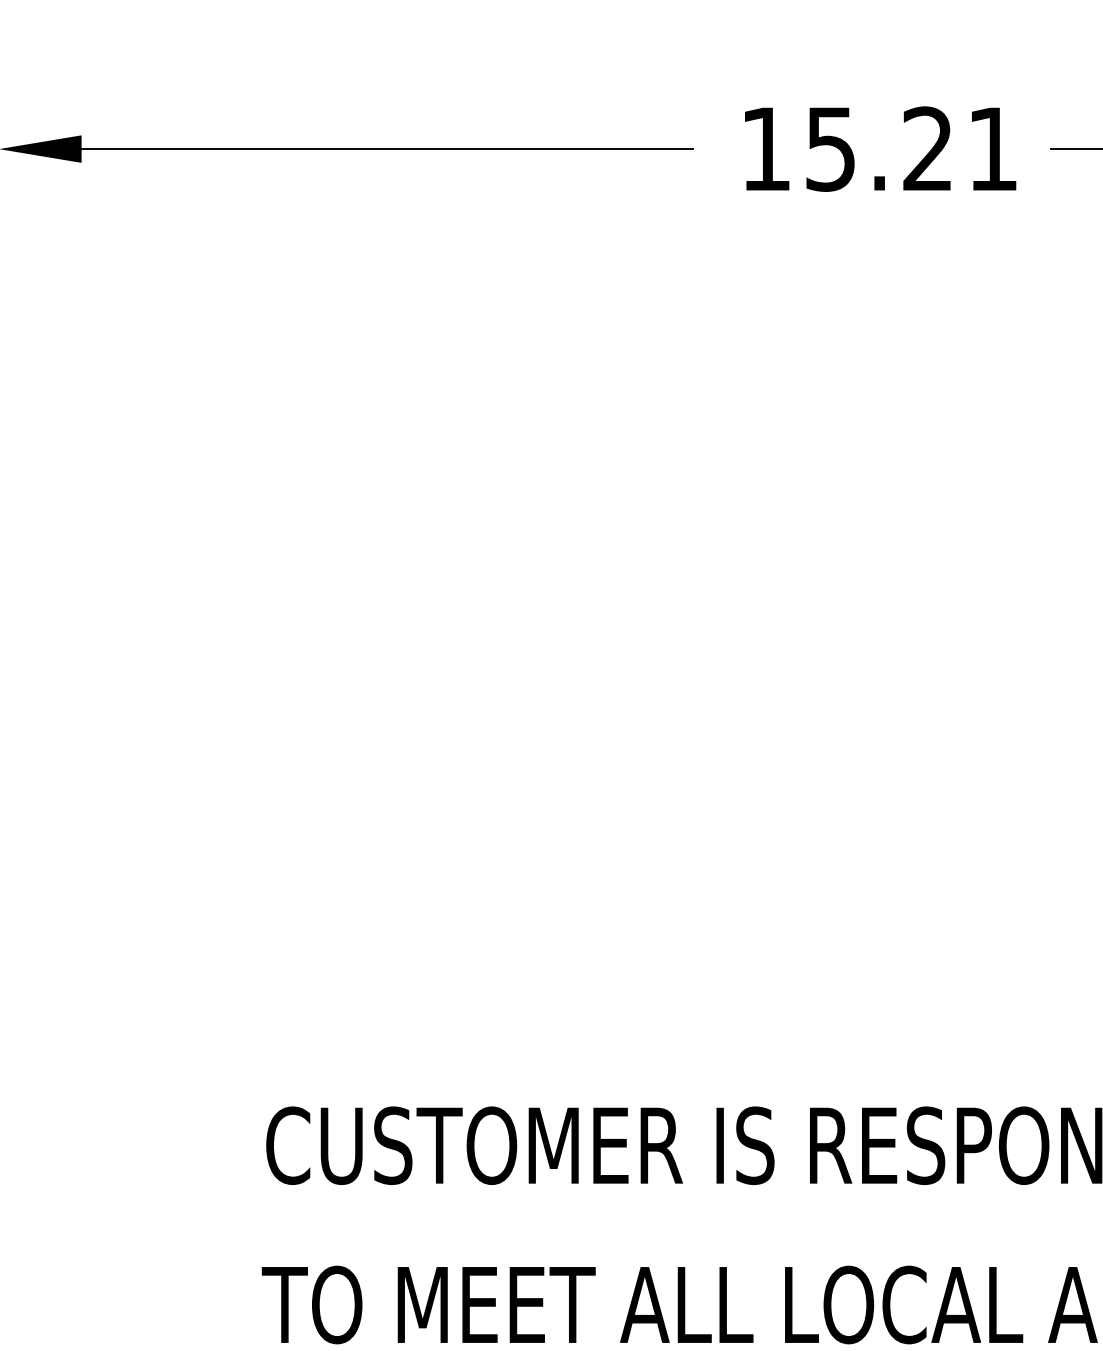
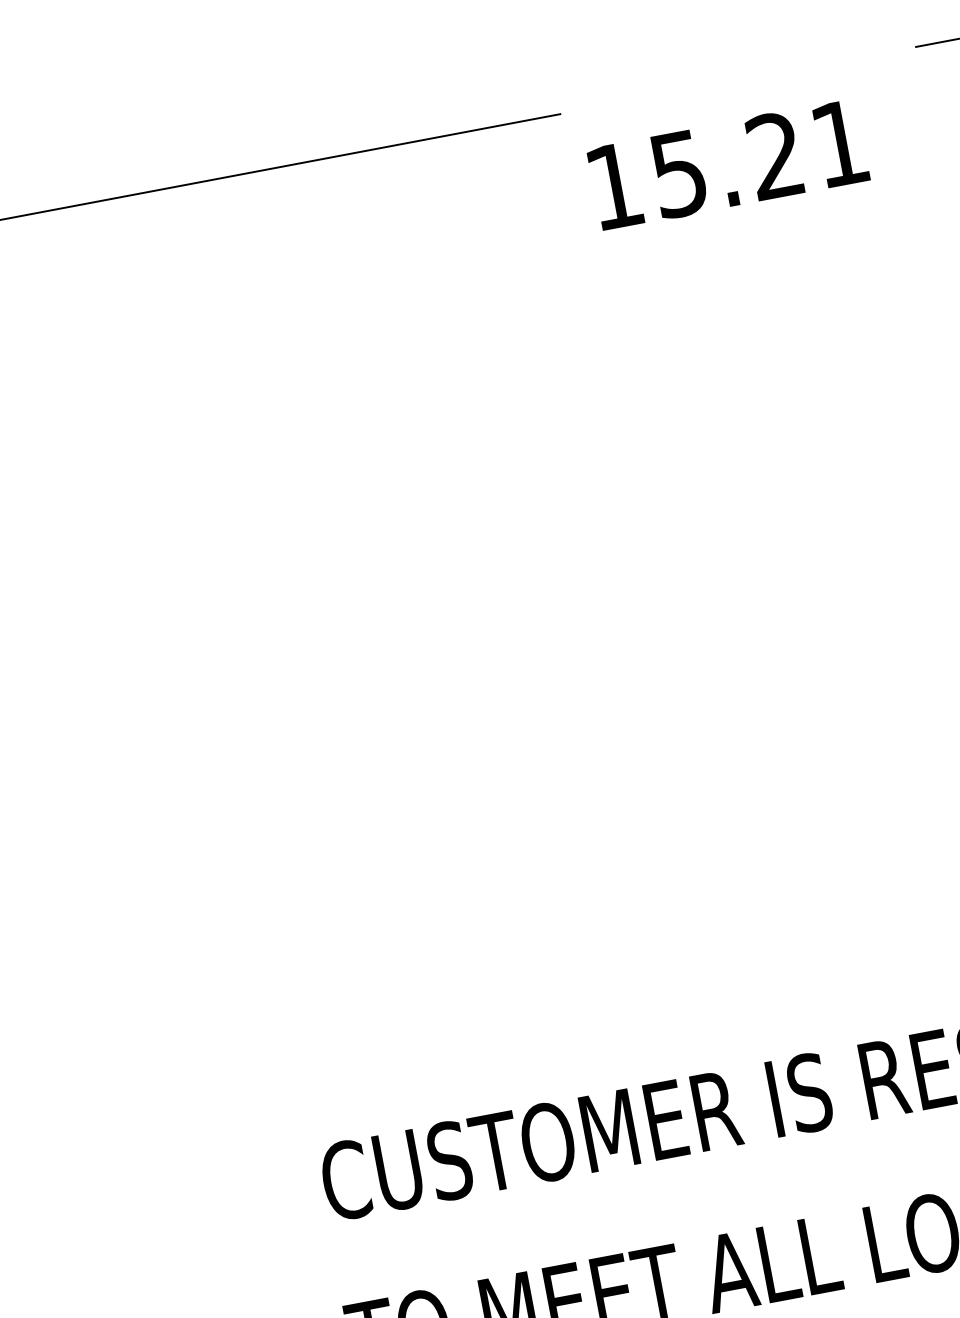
text: (880, 148) -> (728, 164), moved

